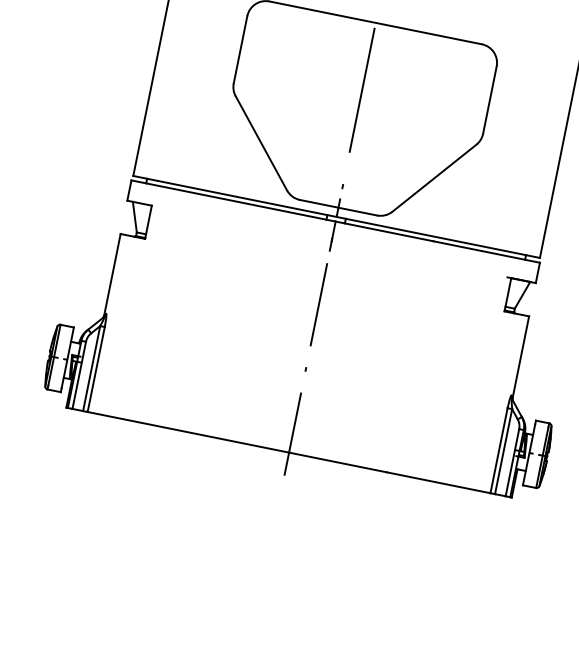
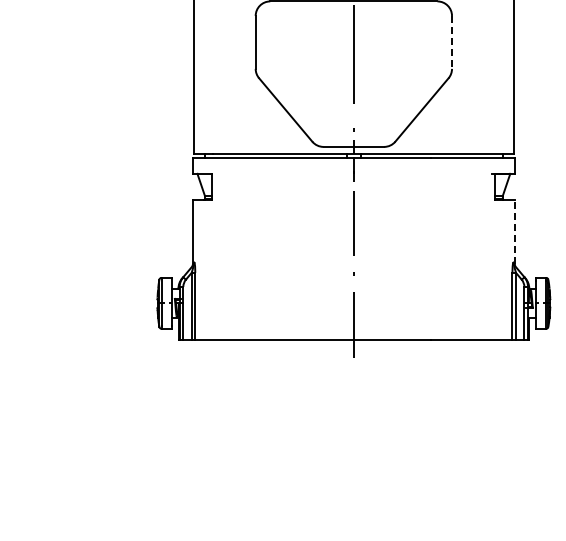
line: (490, 100) -> (452, 42), solid -> dashed
line: (520, 356) -> (514, 231), solid -> dashed

